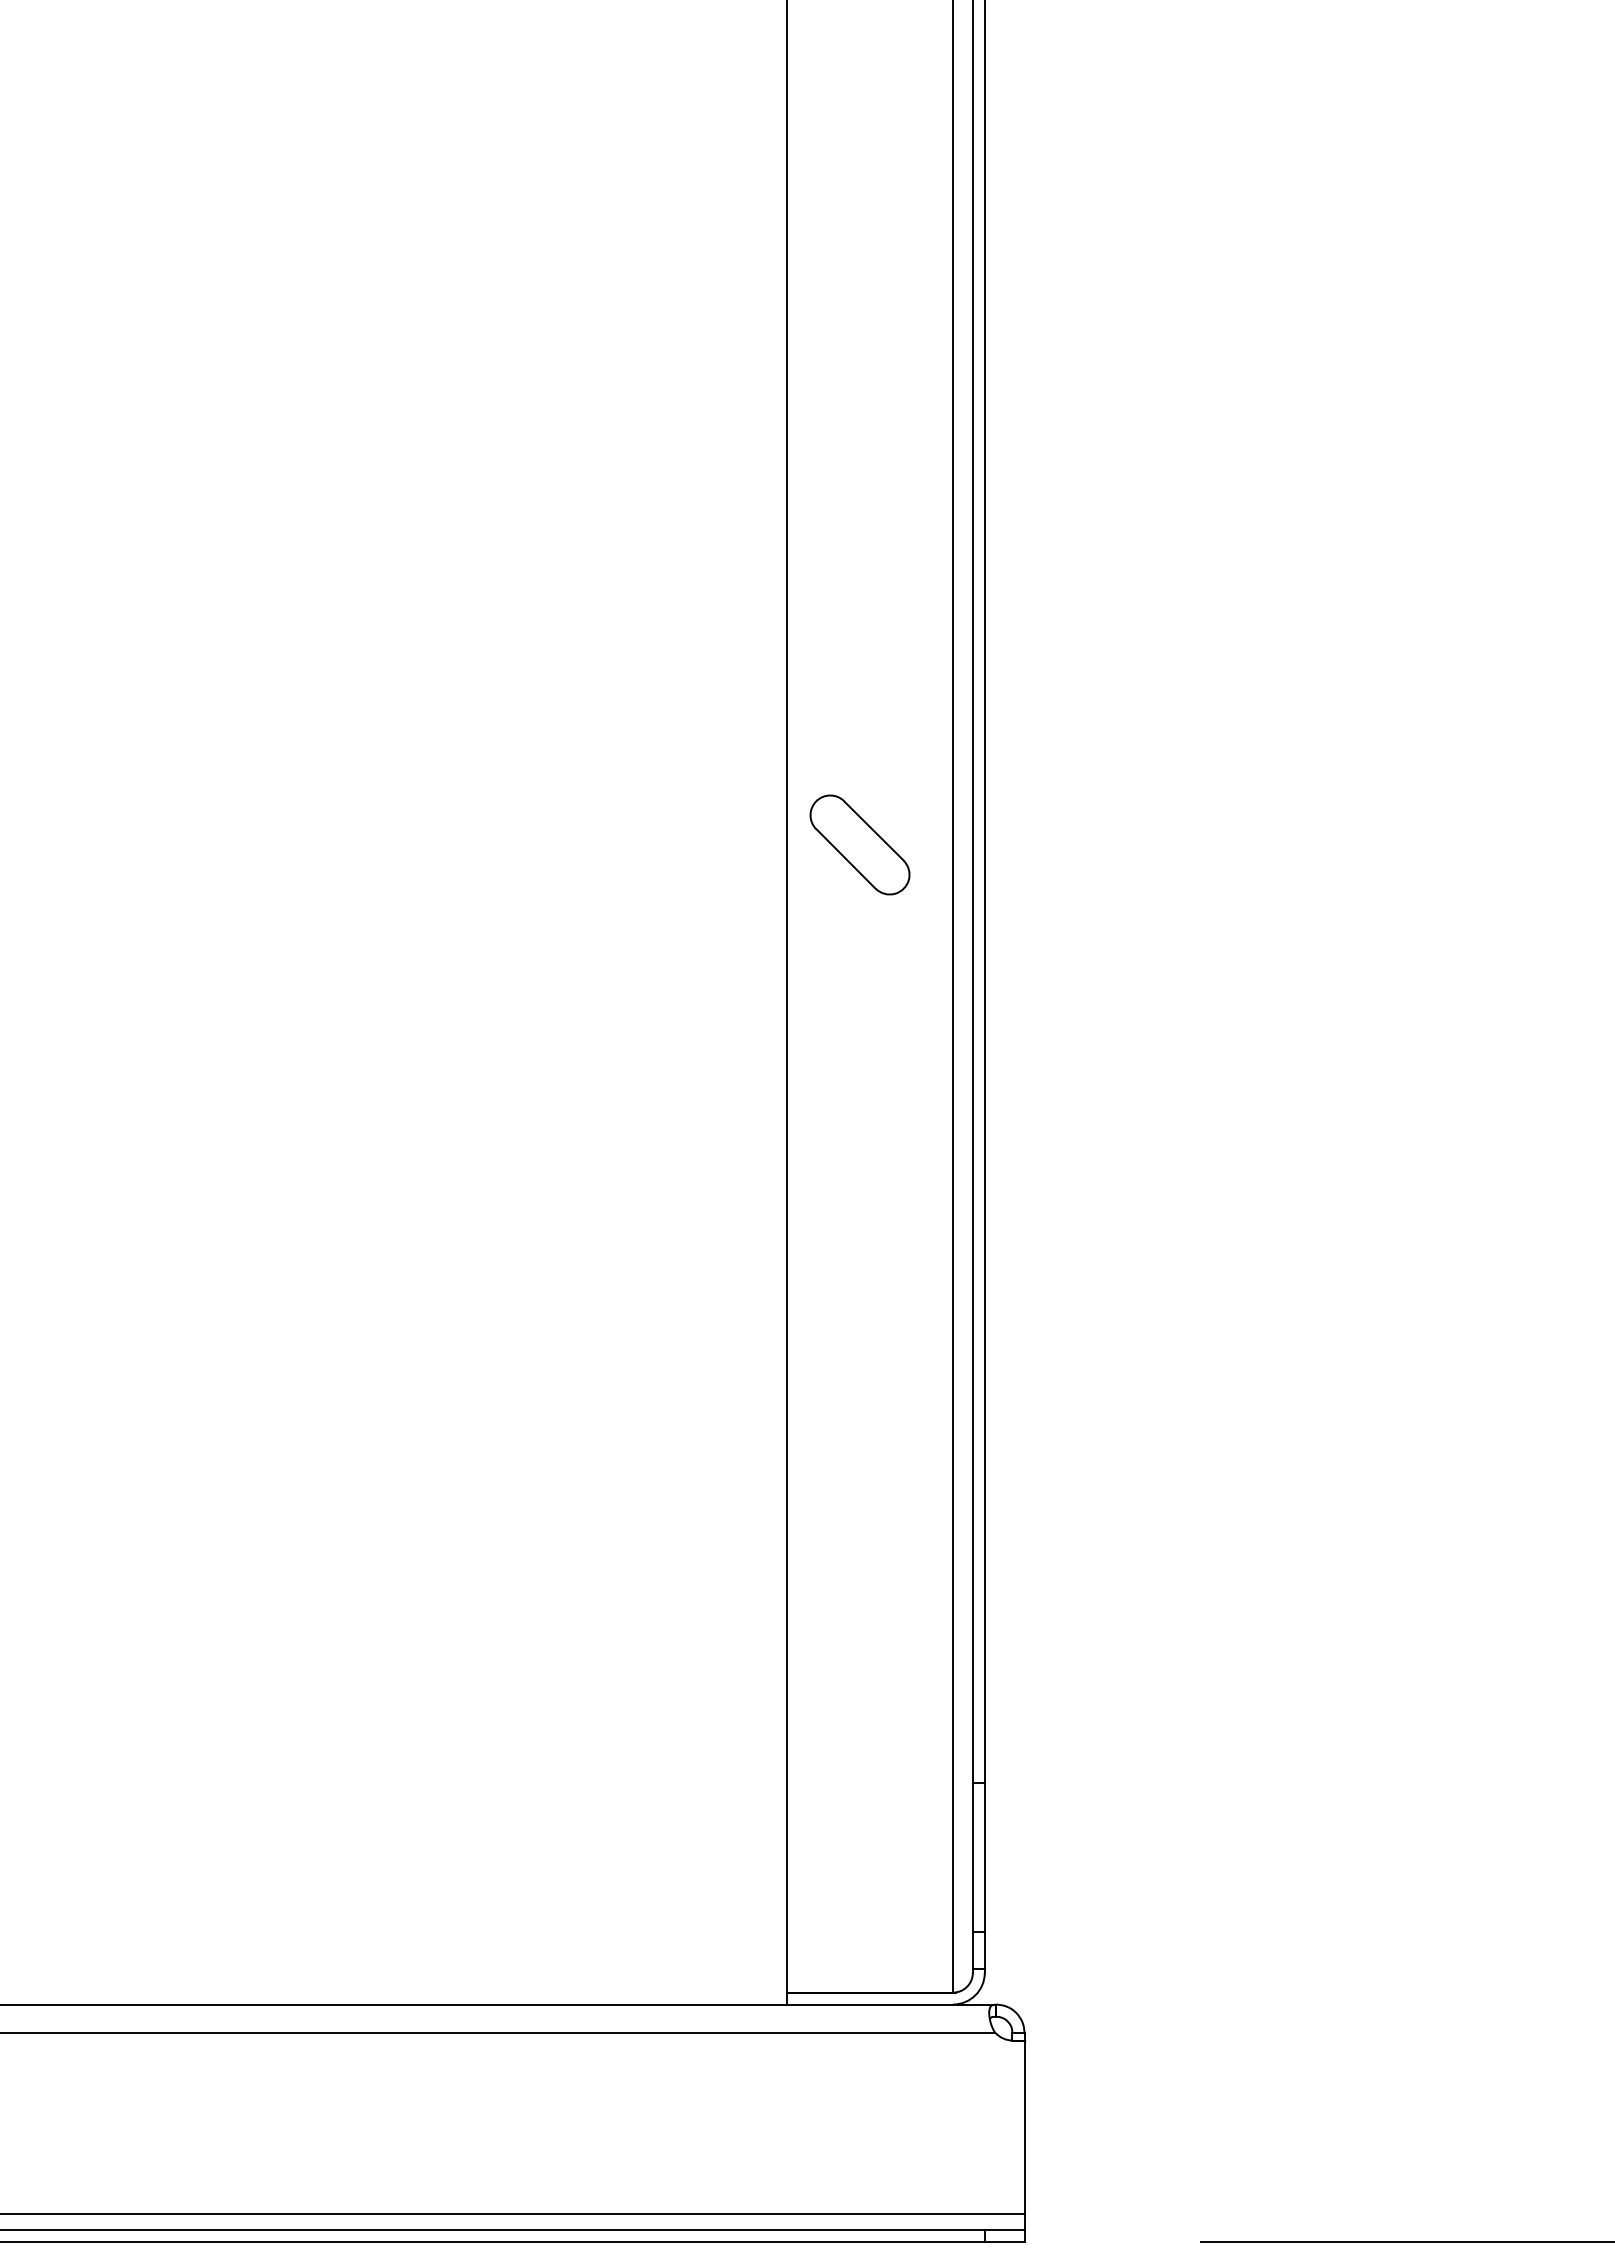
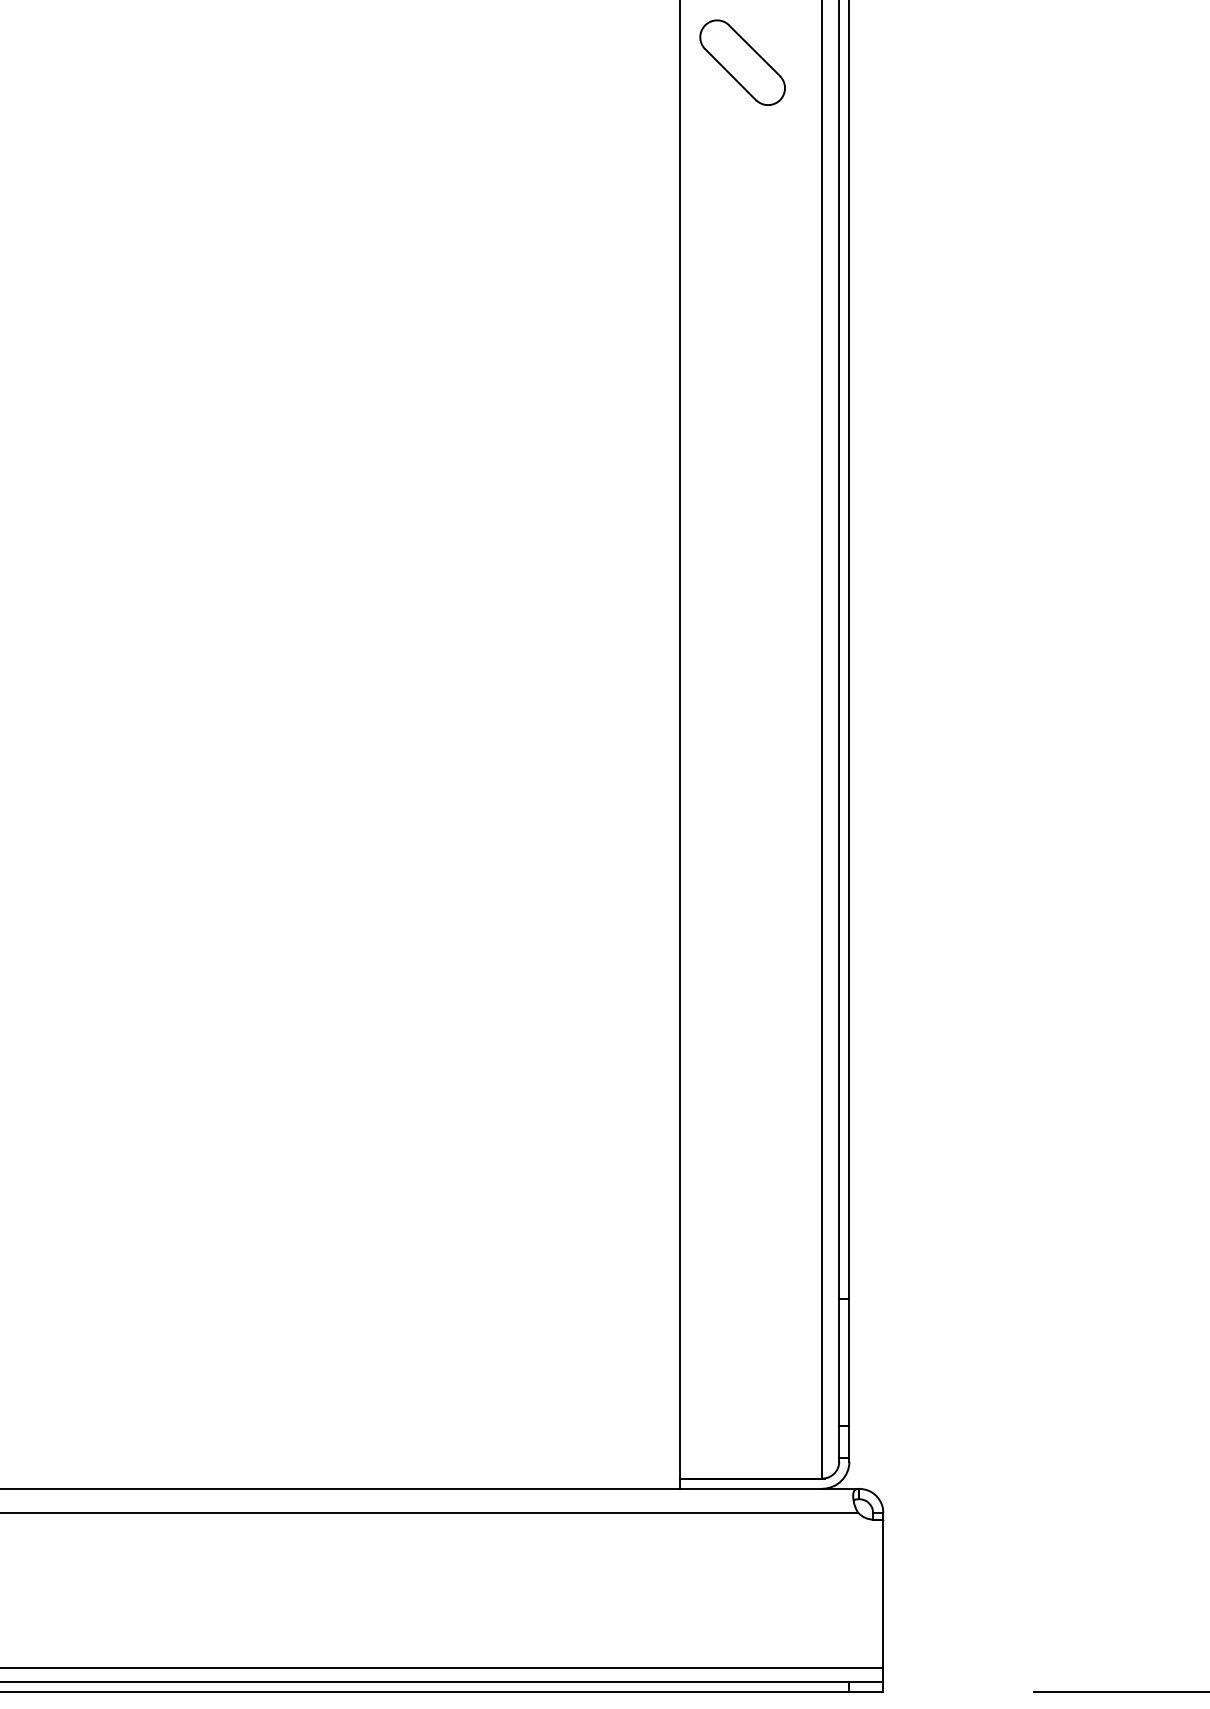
part: (859, 844) -> (742, 62), moved

